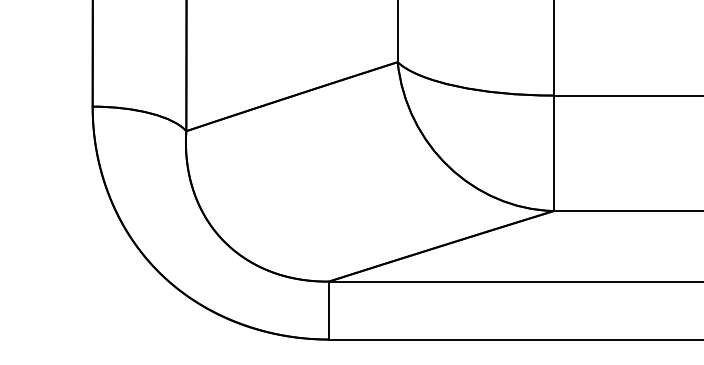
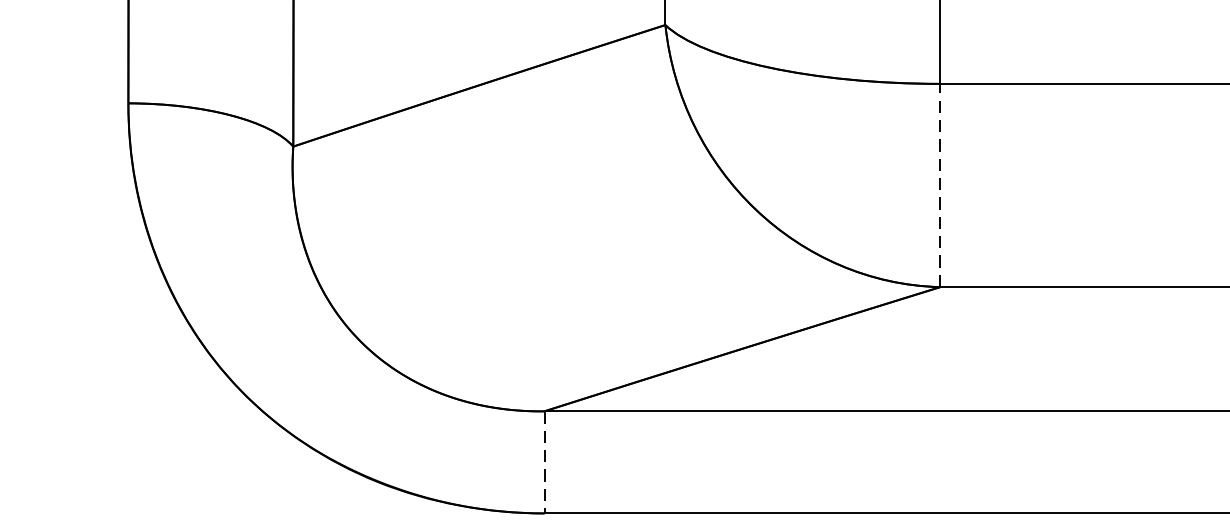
line: (553, 153) -> (939, 185), solid -> dashed
line: (329, 311) -> (545, 464), solid -> dashed

